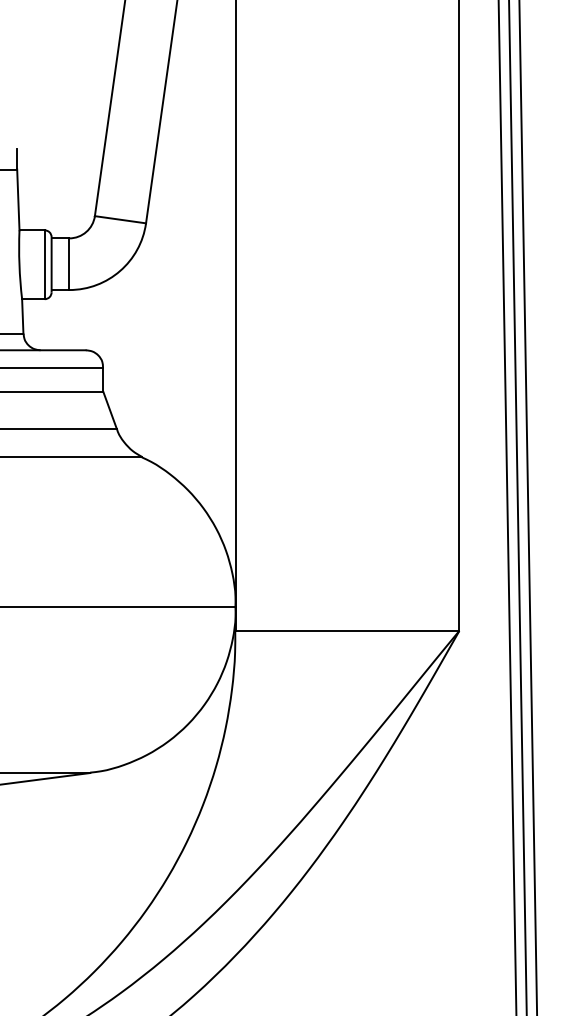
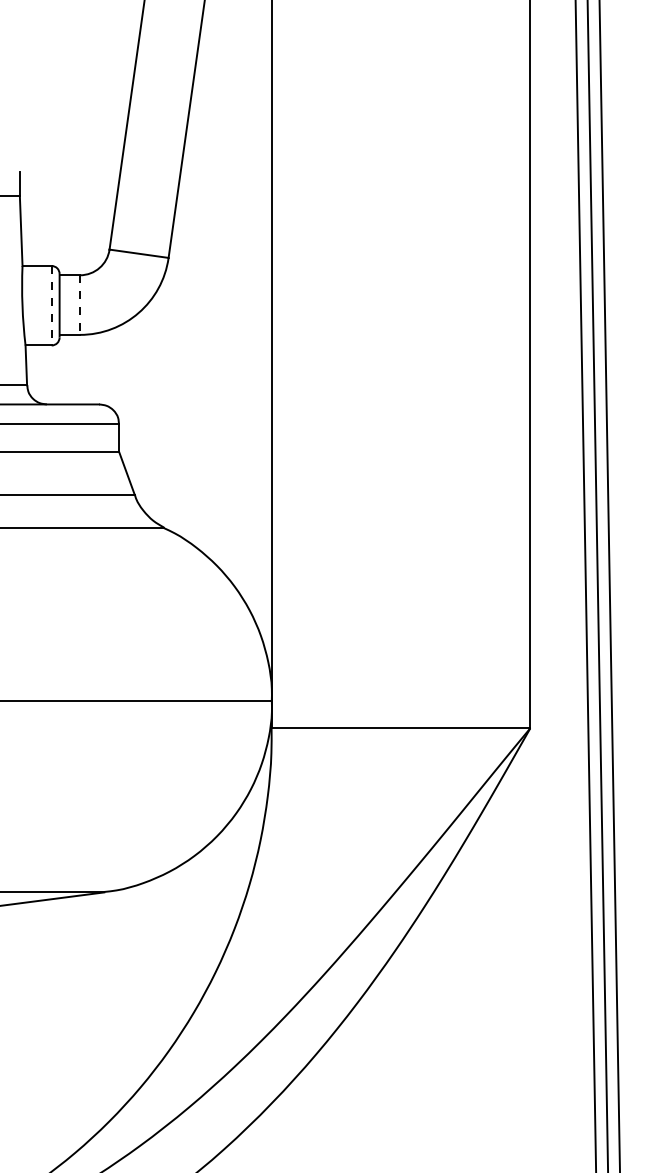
line: (69, 264) -> (80, 305), solid -> dashed
line: (44, 265) -> (51, 306), solid -> dashed

